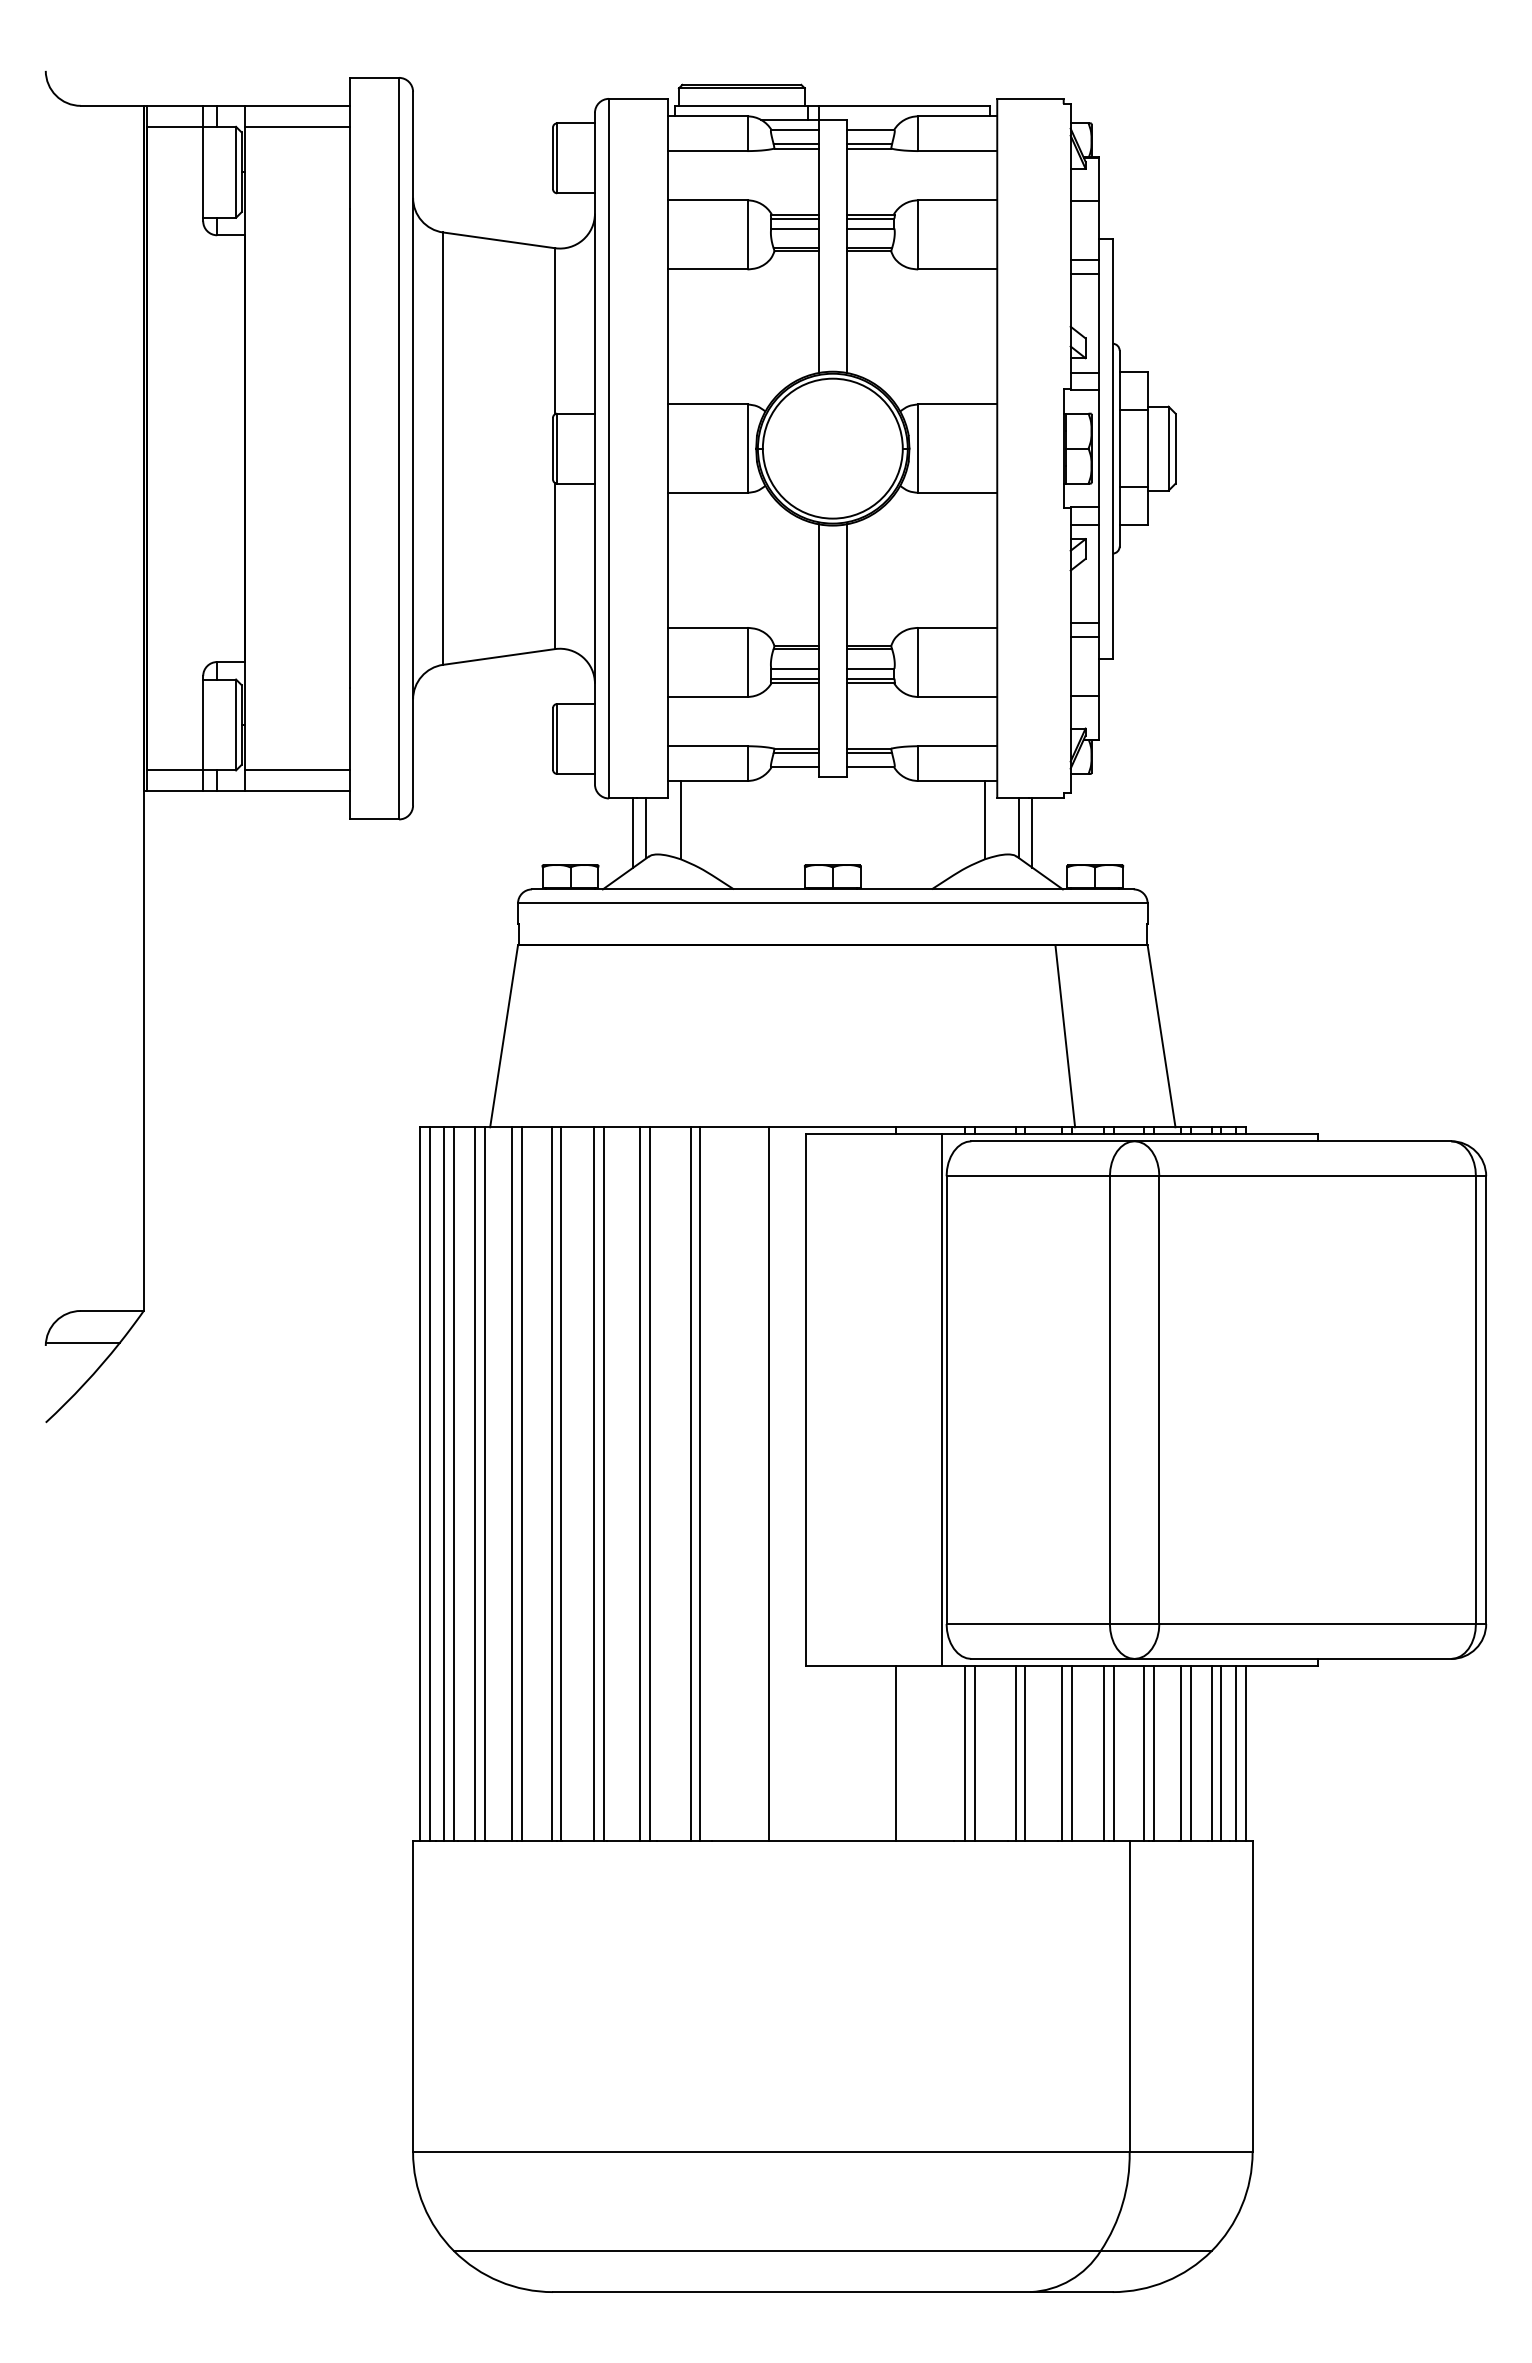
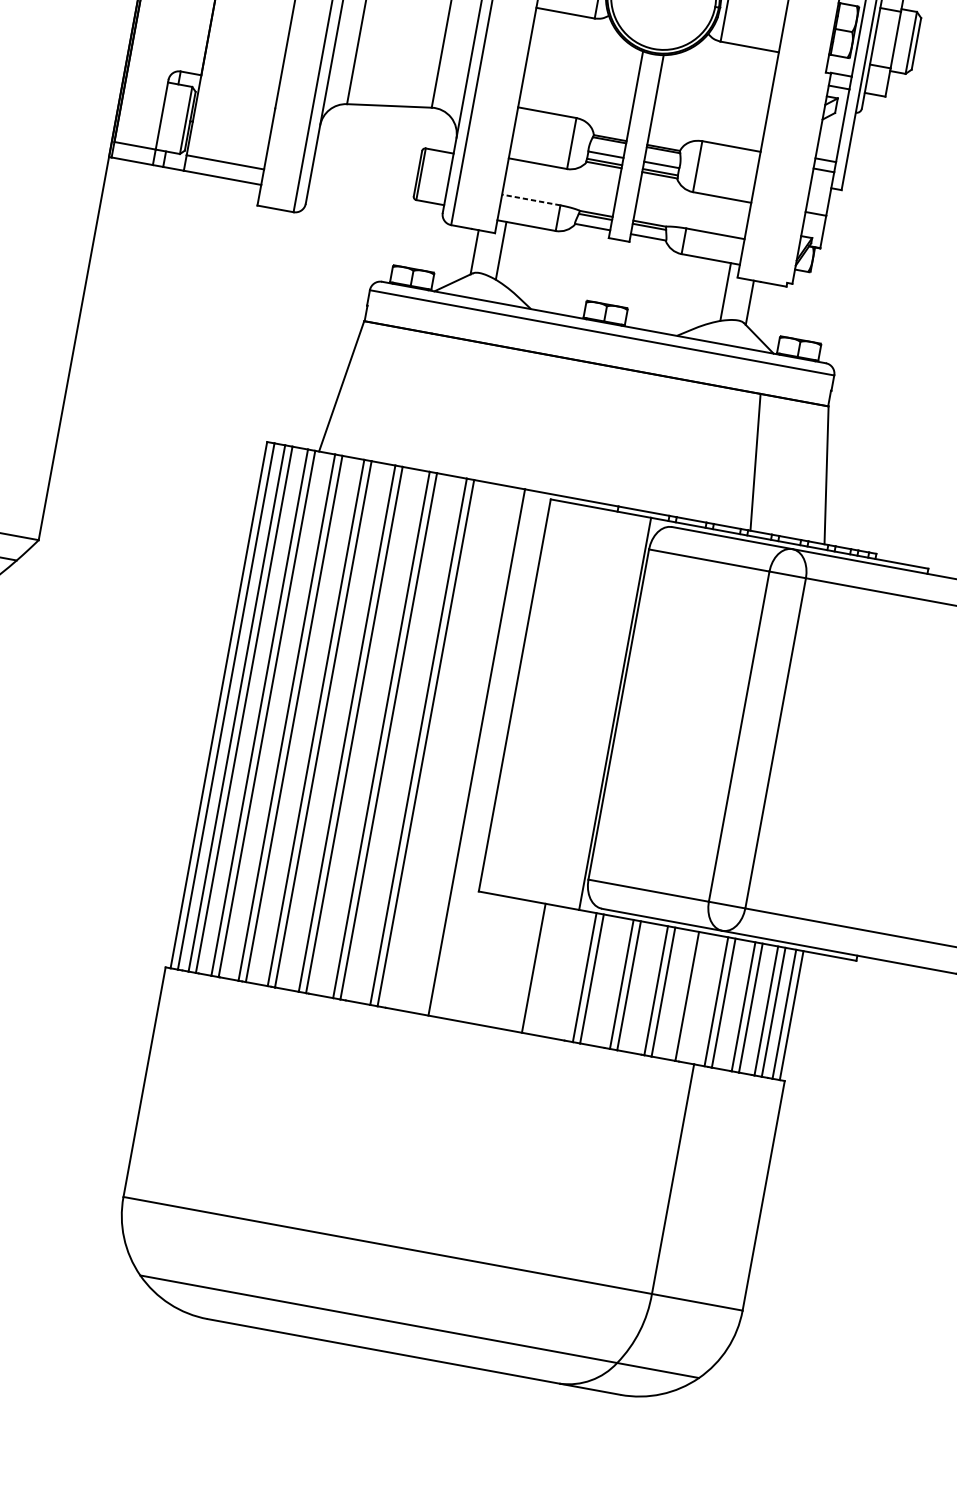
line: (707, 746) -> (530, 200), solid -> dashed
line: (633, 832) -> (464, 253), removed
line: (1032, 832) -> (758, 307), removed
line: (1114, 1752) -> (694, 997), removed

